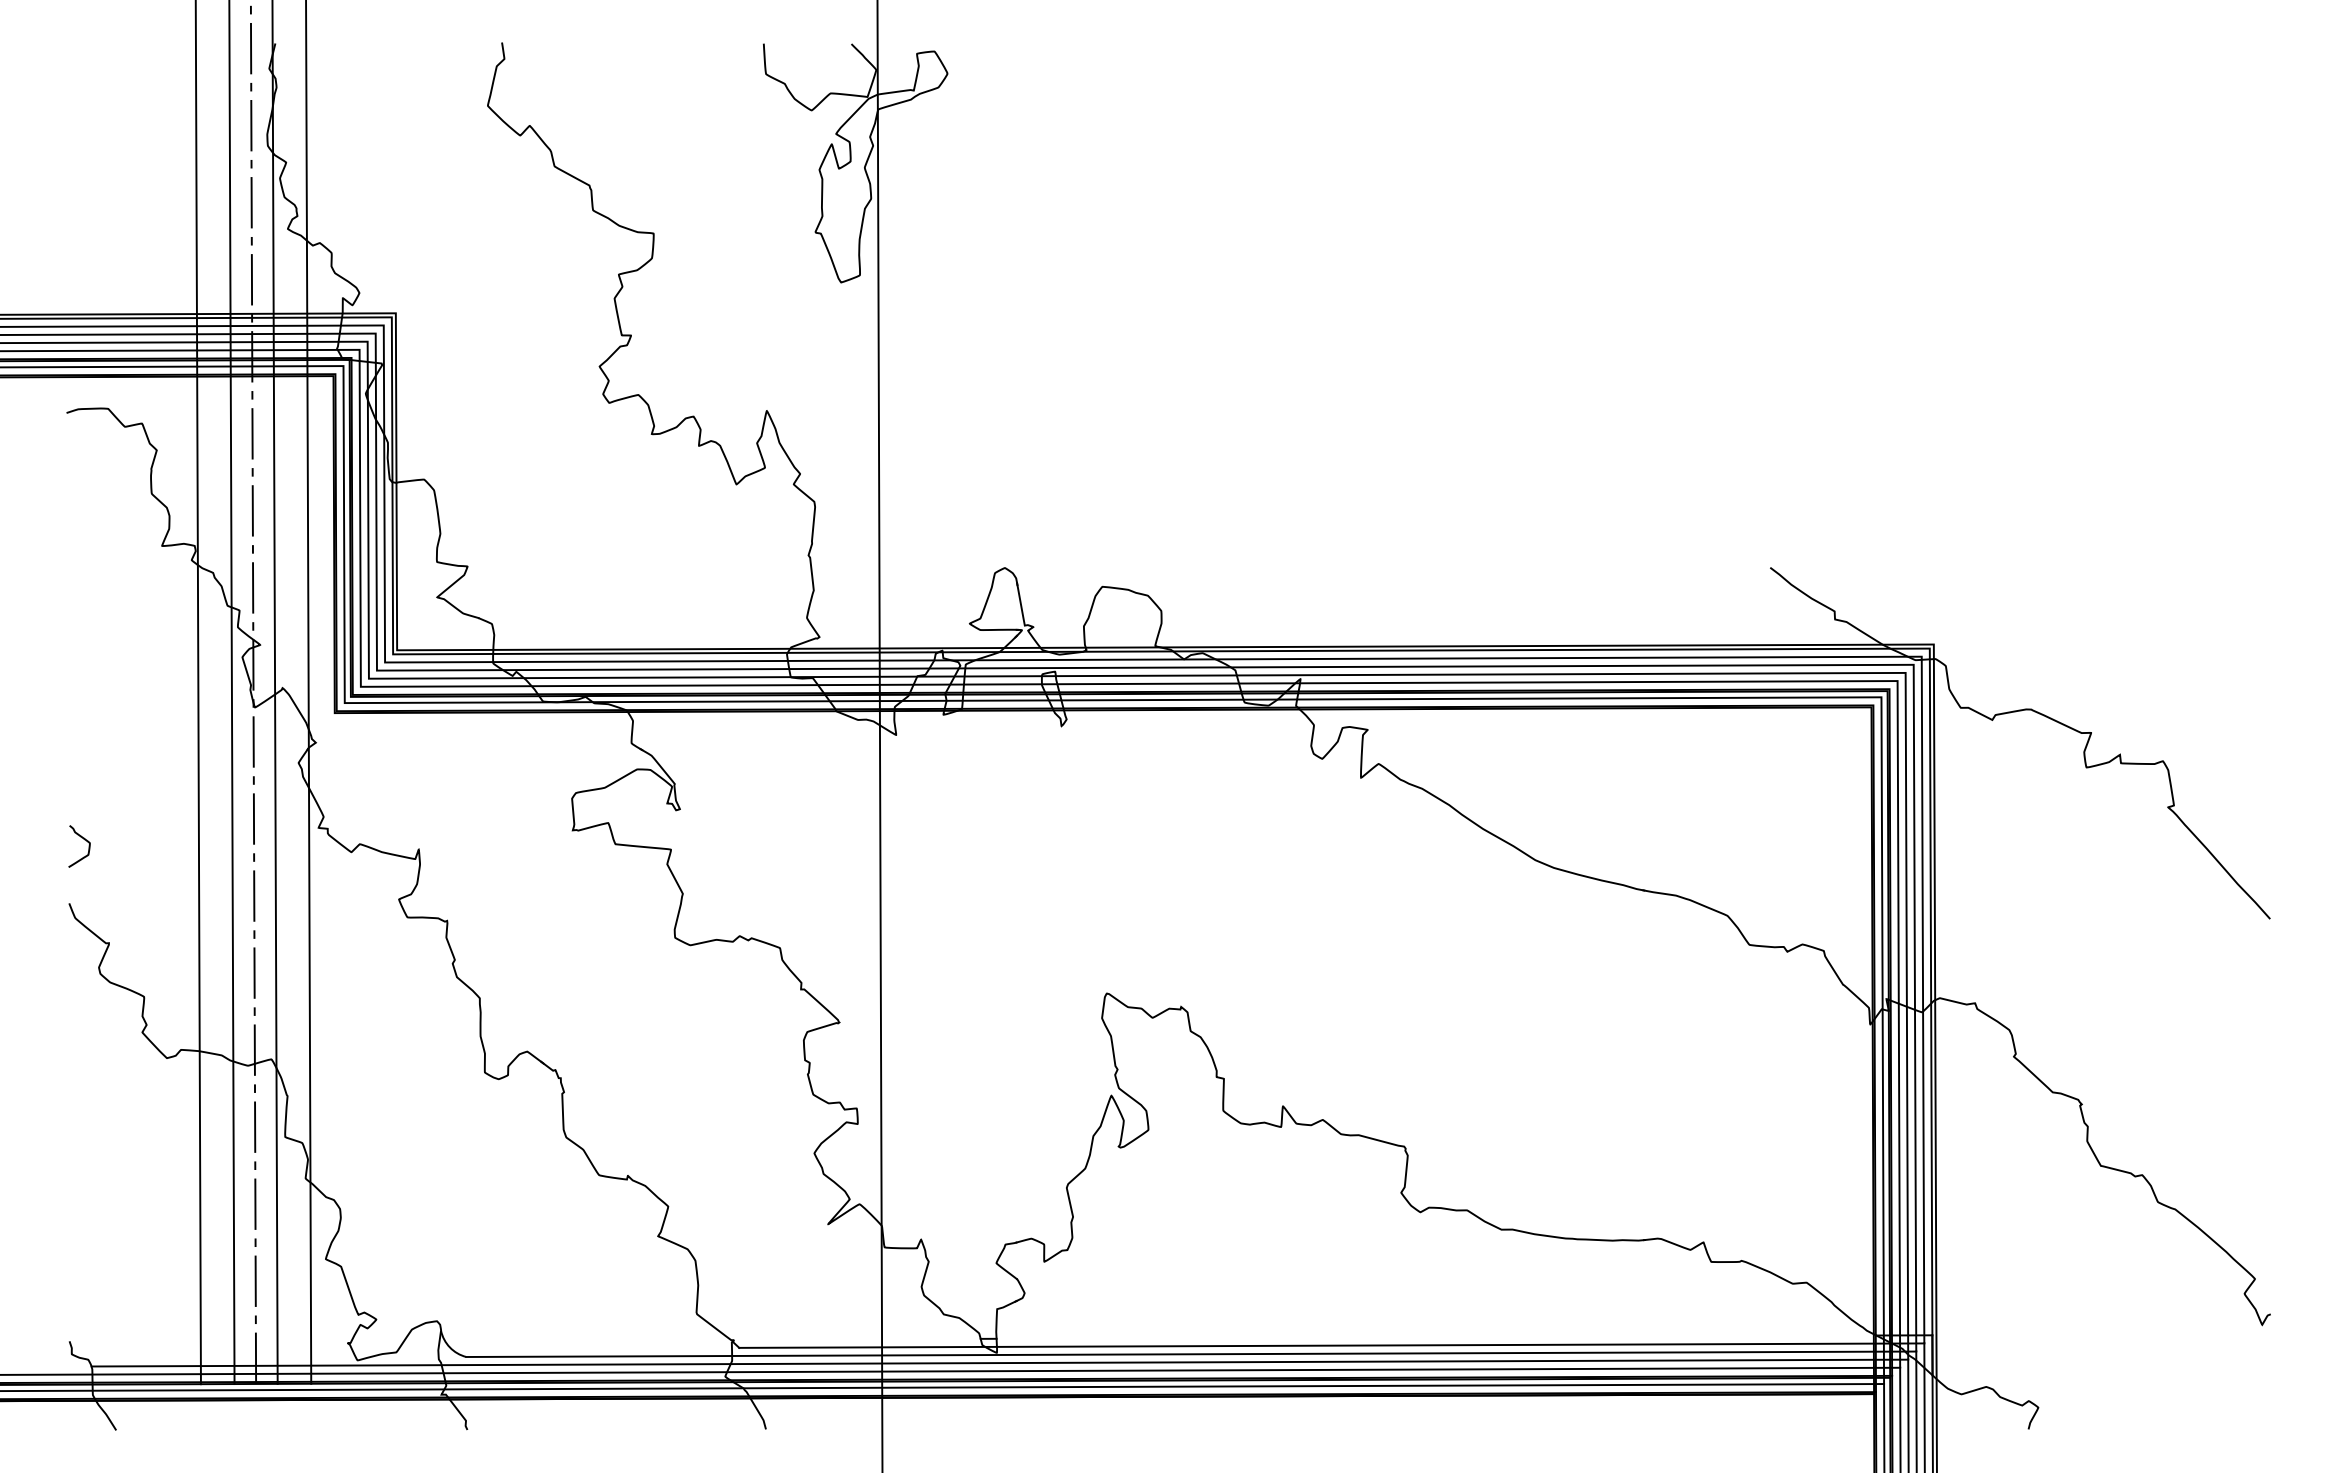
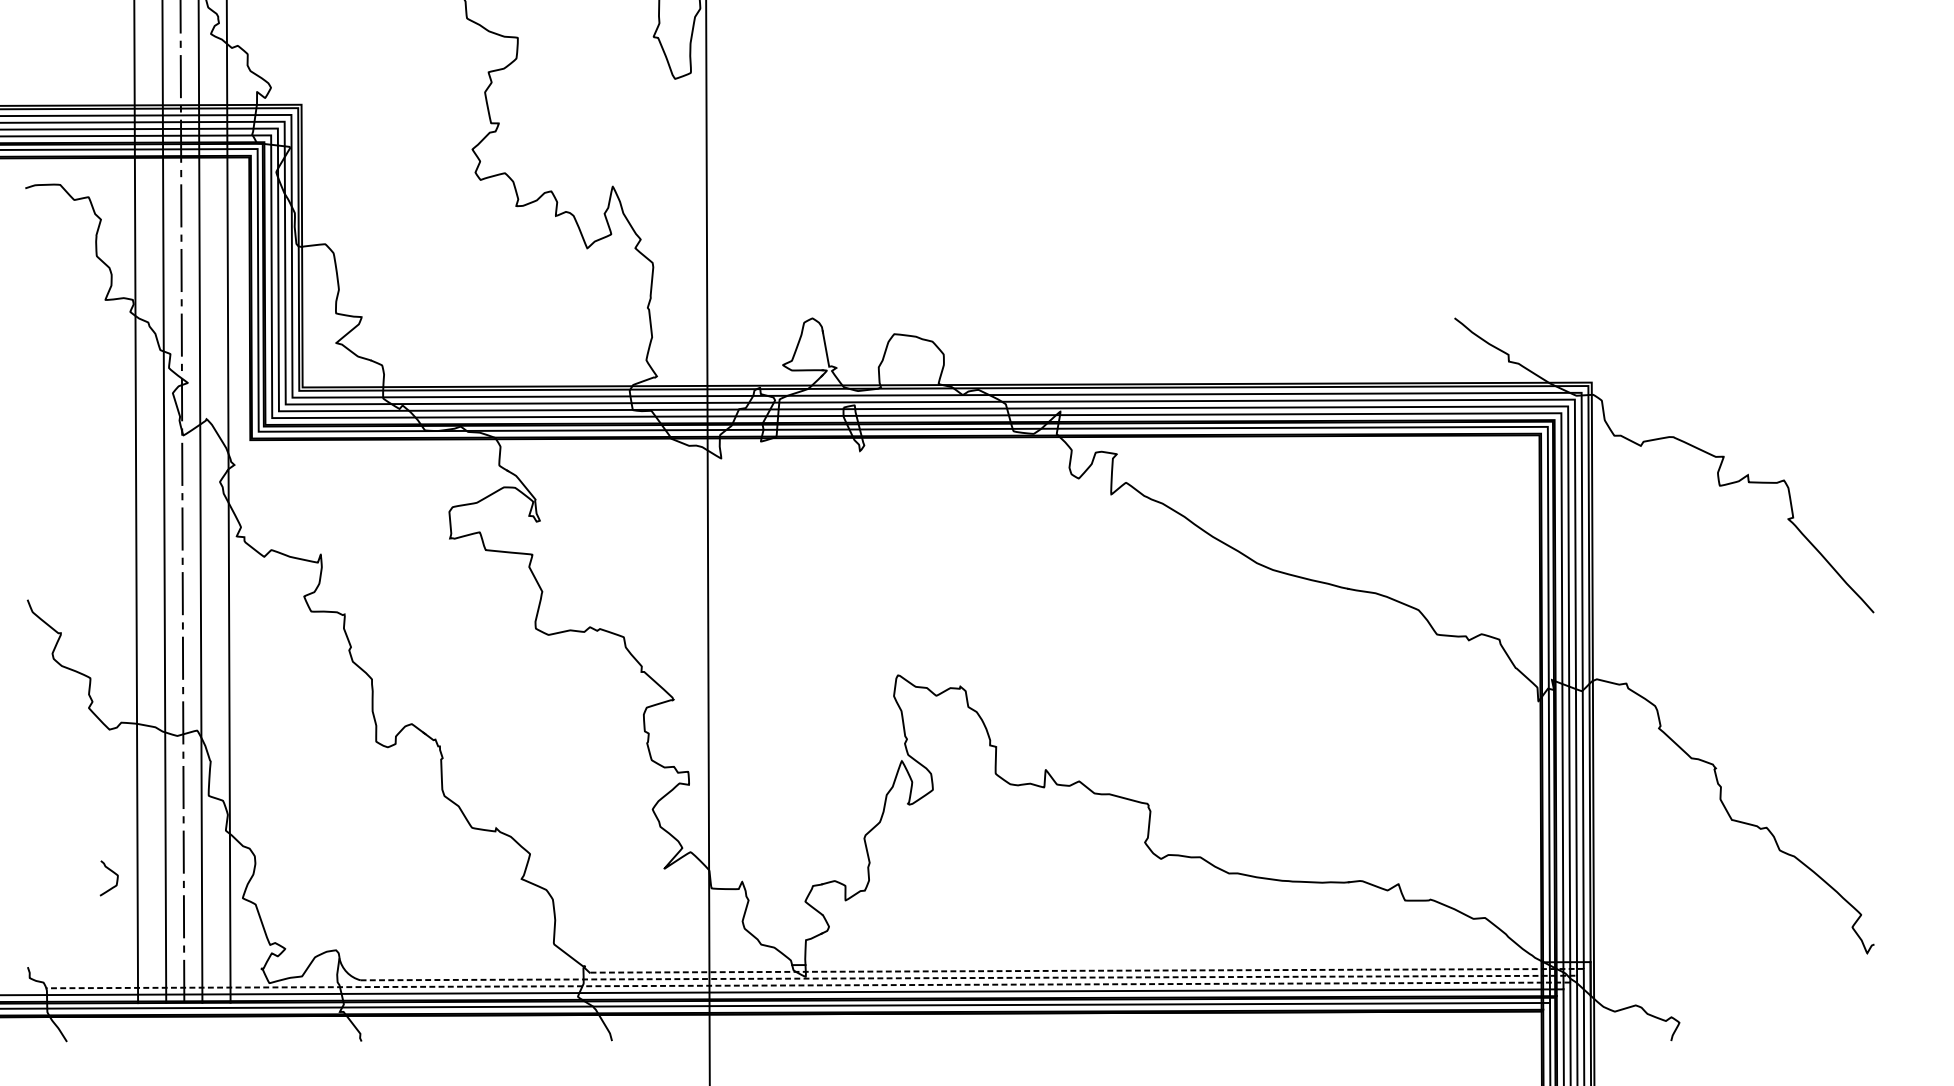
curve: (84, 840) -> (113, 873), moved
line: (1331, 1345) -> (1086, 970), solid -> dashed
line: (1191, 1354) -> (969, 978), solid -> dashed
line: (999, 1363) -> (807, 985), solid -> dashed

